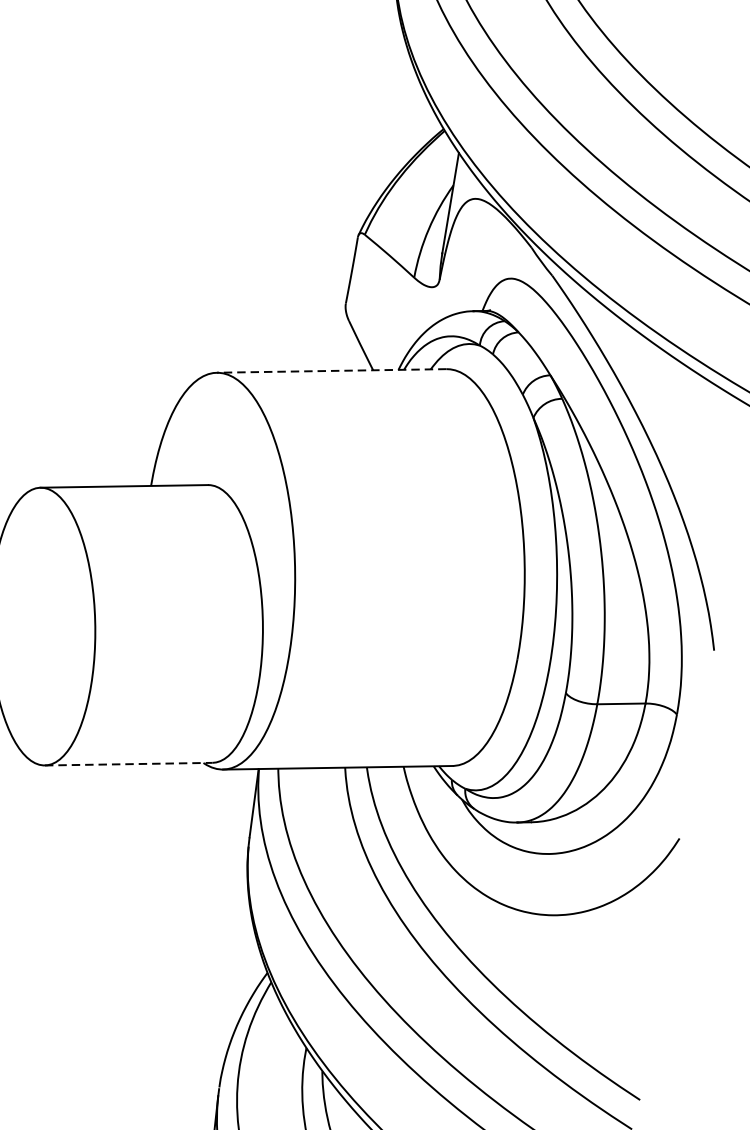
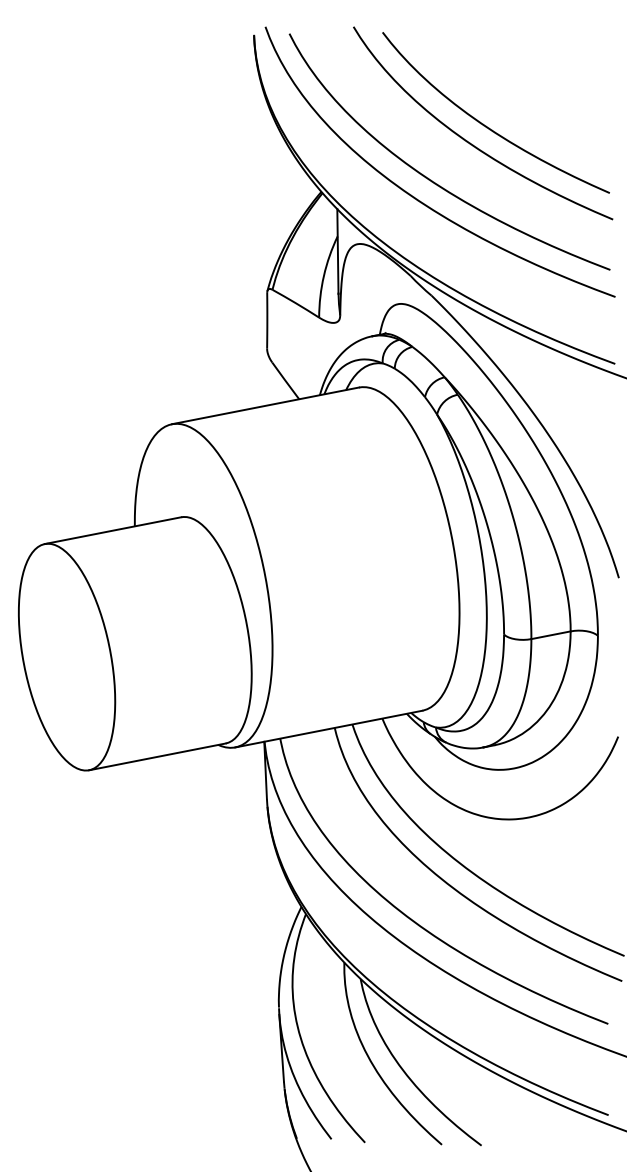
line: (331, 370) -> (265, 405), dashed -> solid
line: (128, 763) -> (157, 756), dashed -> solid

